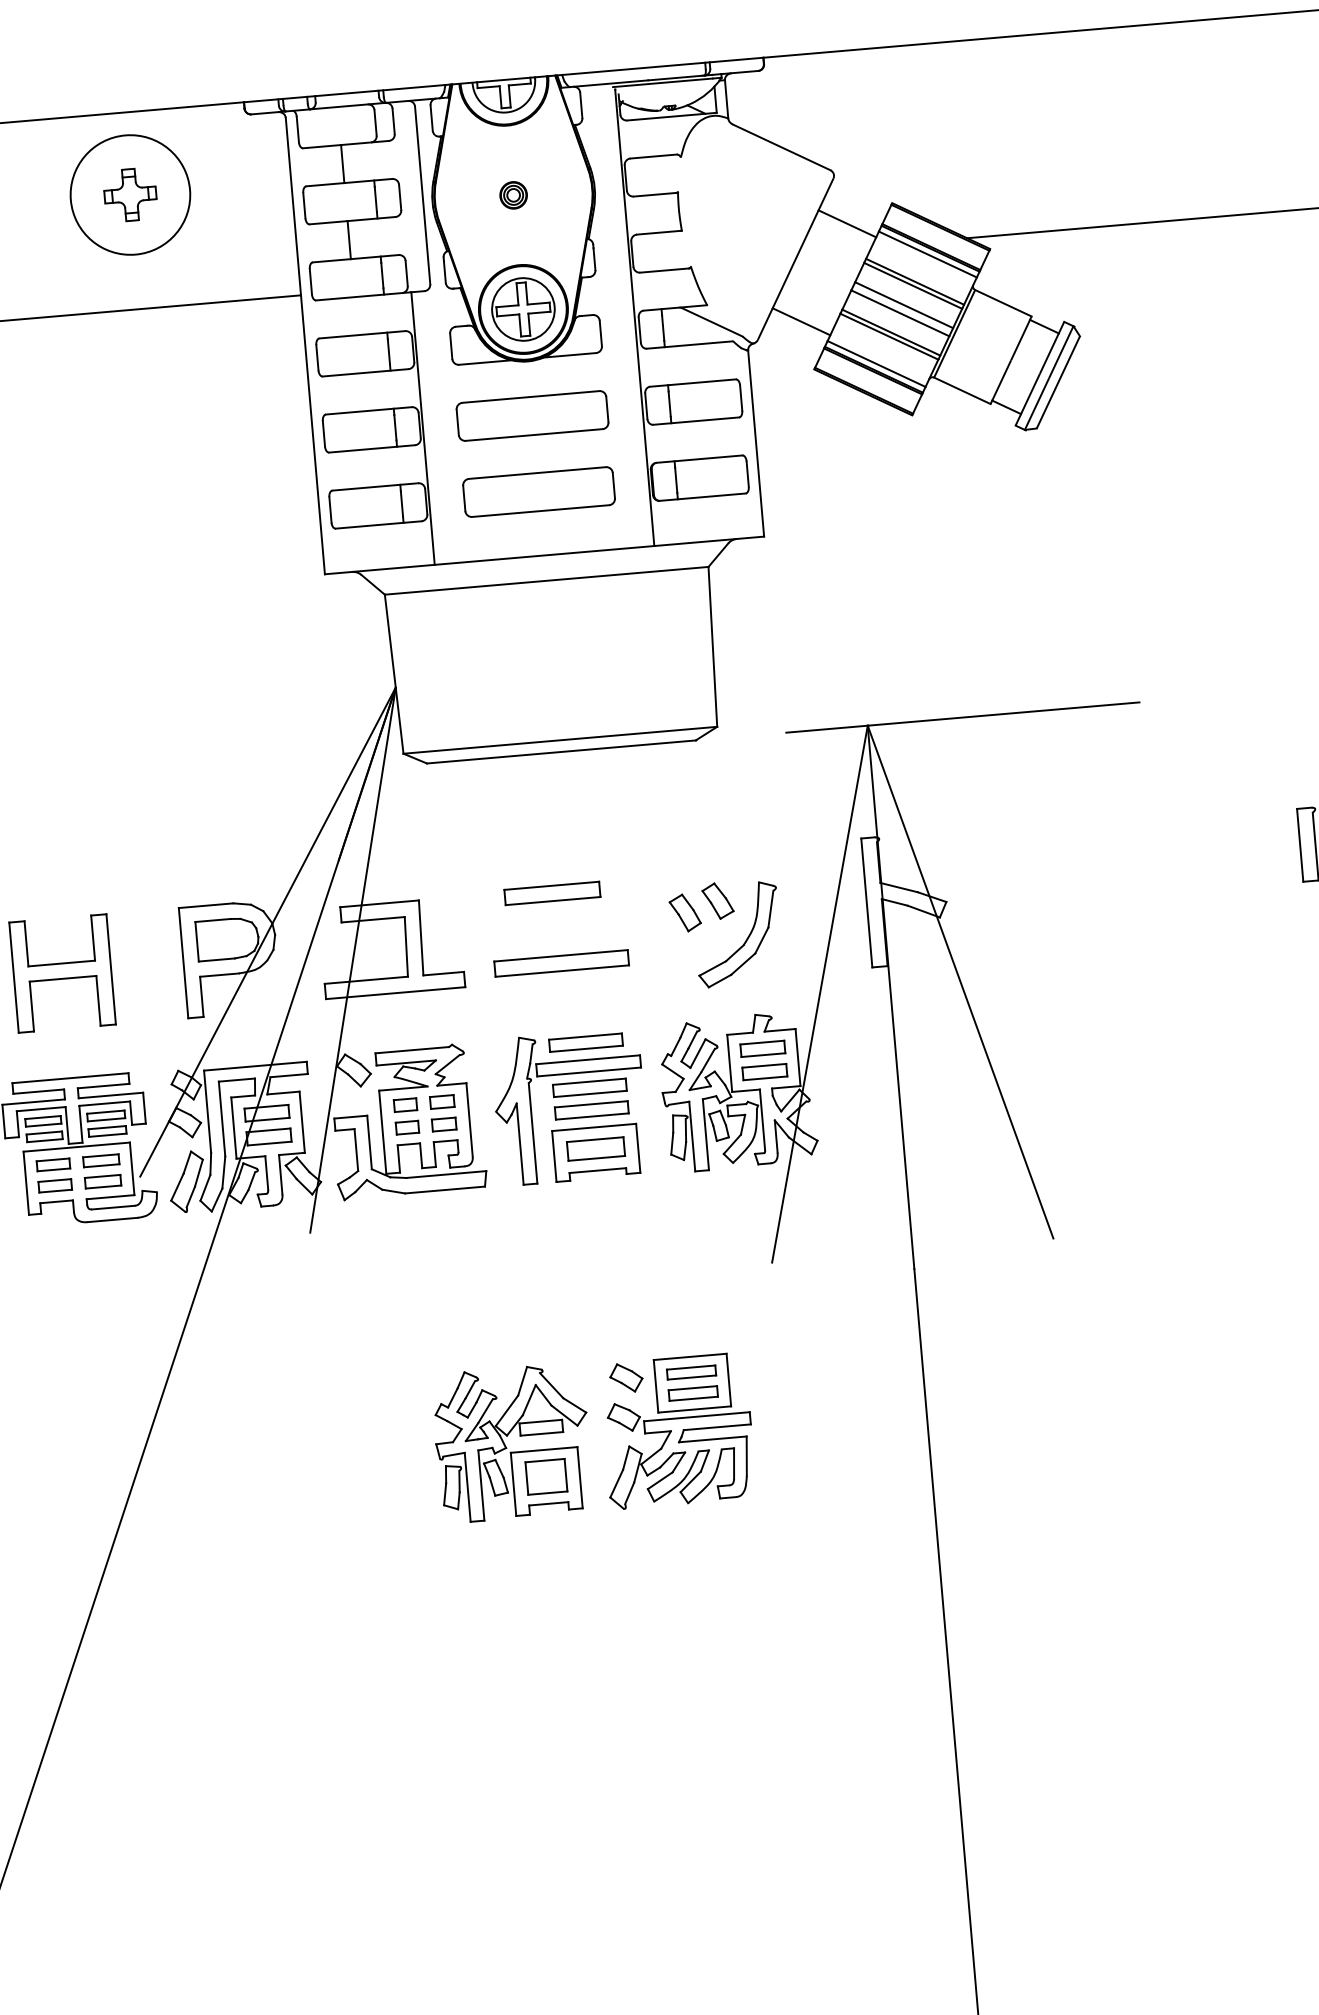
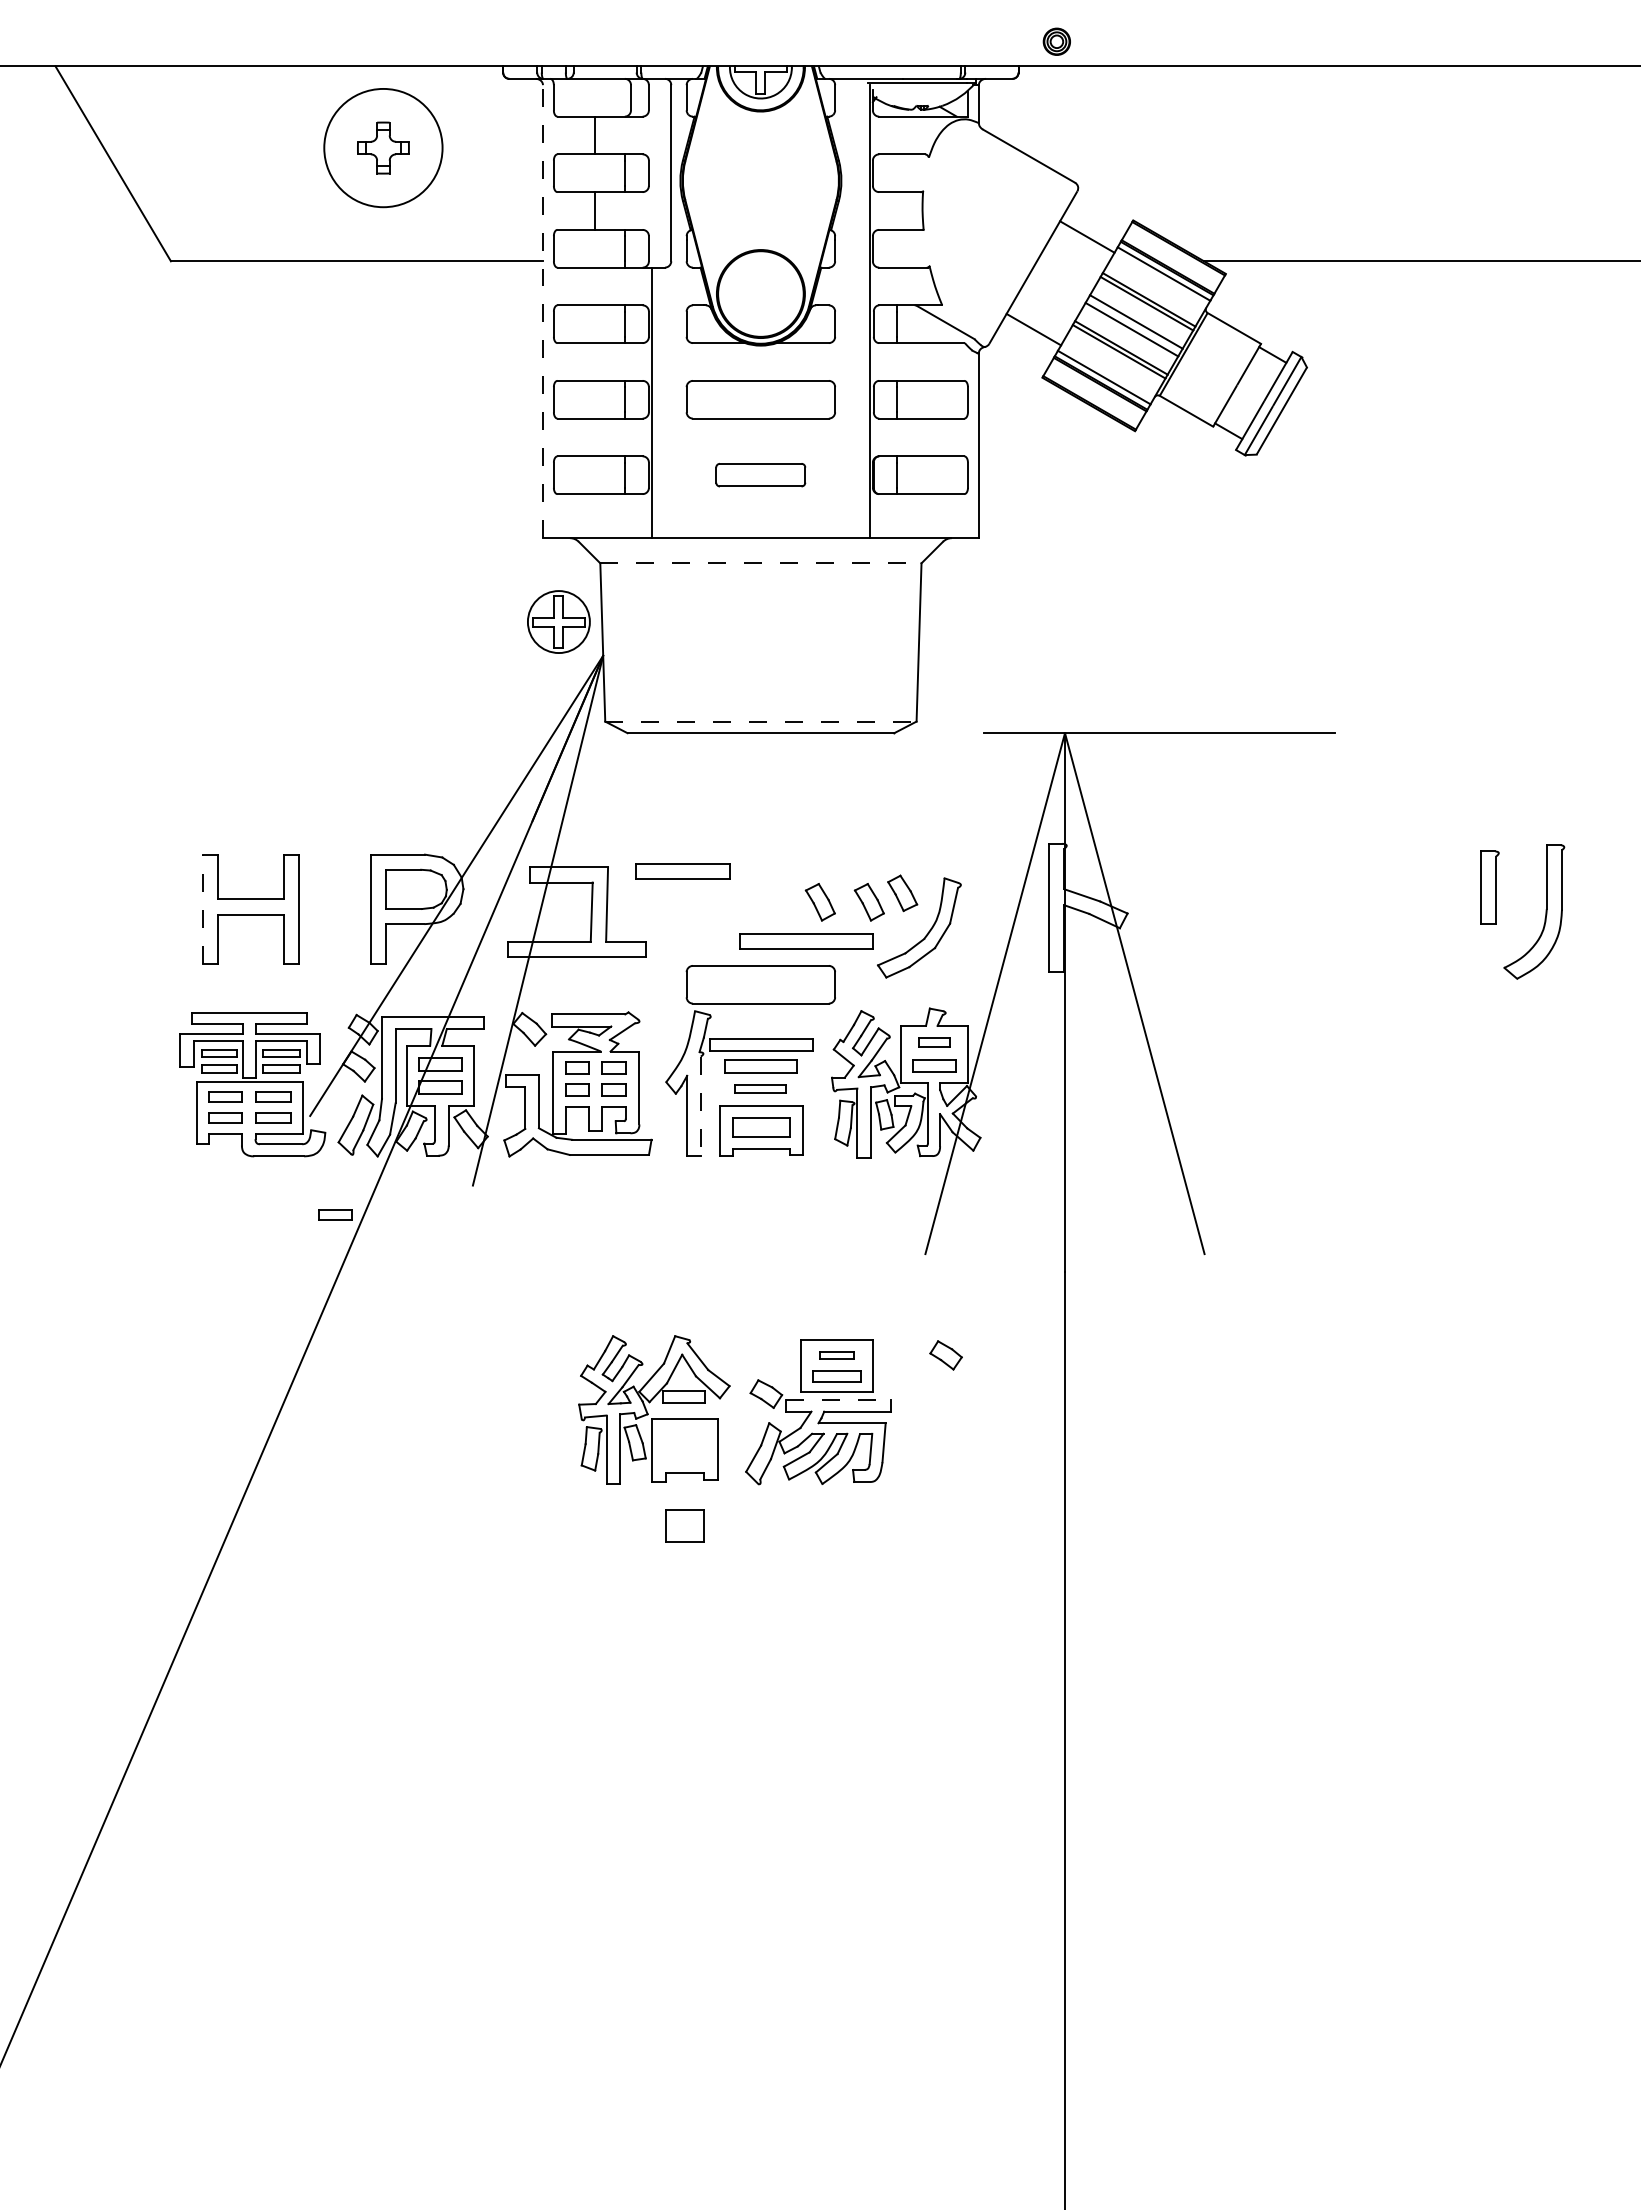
part: (513, 195) -> (1056, 41), moved
part: (522, 308) -> (558, 621), moved
line: (304, 345) -> (542, 311), solid -> dashed
part: (538, 491) -> (760, 474), size x0.6
line: (546, 581) -> (760, 563), solid -> dashed
line: (559, 740) -> (760, 721), solid -> dashed
part: (551, 893) -> (682, 871), moved
part: (635, 917) -> (819, 902), added
part: (561, 963) -> (806, 941), moved
line: (13, 977) -> (202, 909), solid -> dashed
part: (582, 1005) -> (760, 984), added
part: (585, 1042) -> (760, 1021), removed
part: (762, 1048) -> (934, 1042), size x0.7
part: (591, 1110) -> (760, 1088), size x0.7
line: (532, 1133) -> (700, 1106), solid -> dashed
part: (174, 1273) -> (335, 1214), added
part: (691, 1372) -> (836, 1355), size x0.7
part: (625, 1378) -> (945, 1355), moved
line: (697, 1416) -> (838, 1399), solid -> dashed
part: (545, 1476) -> (684, 1525), moved

